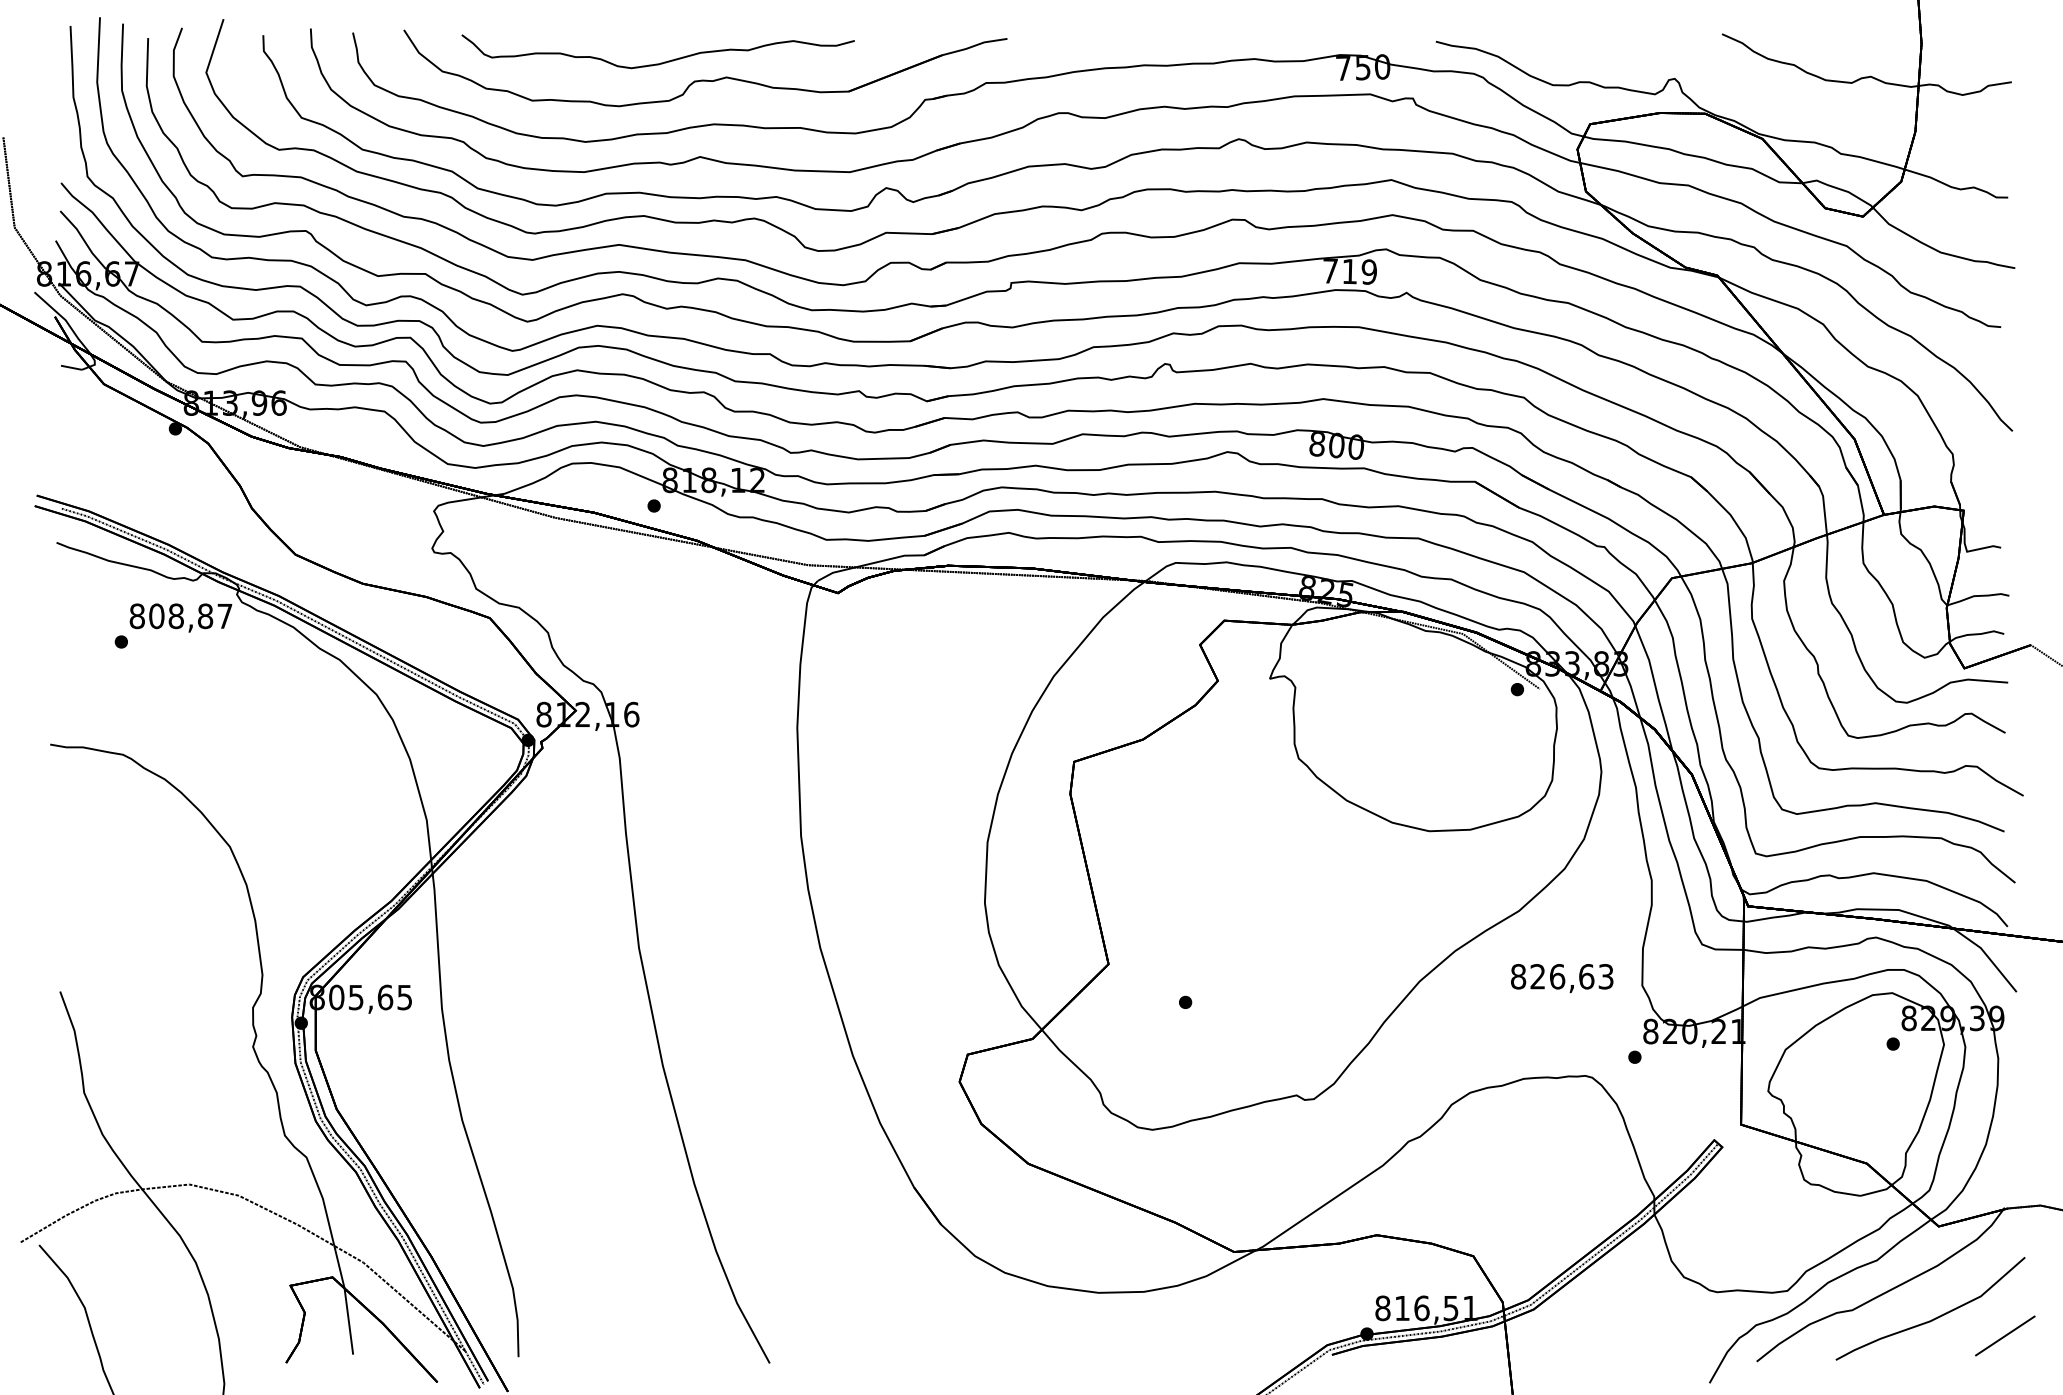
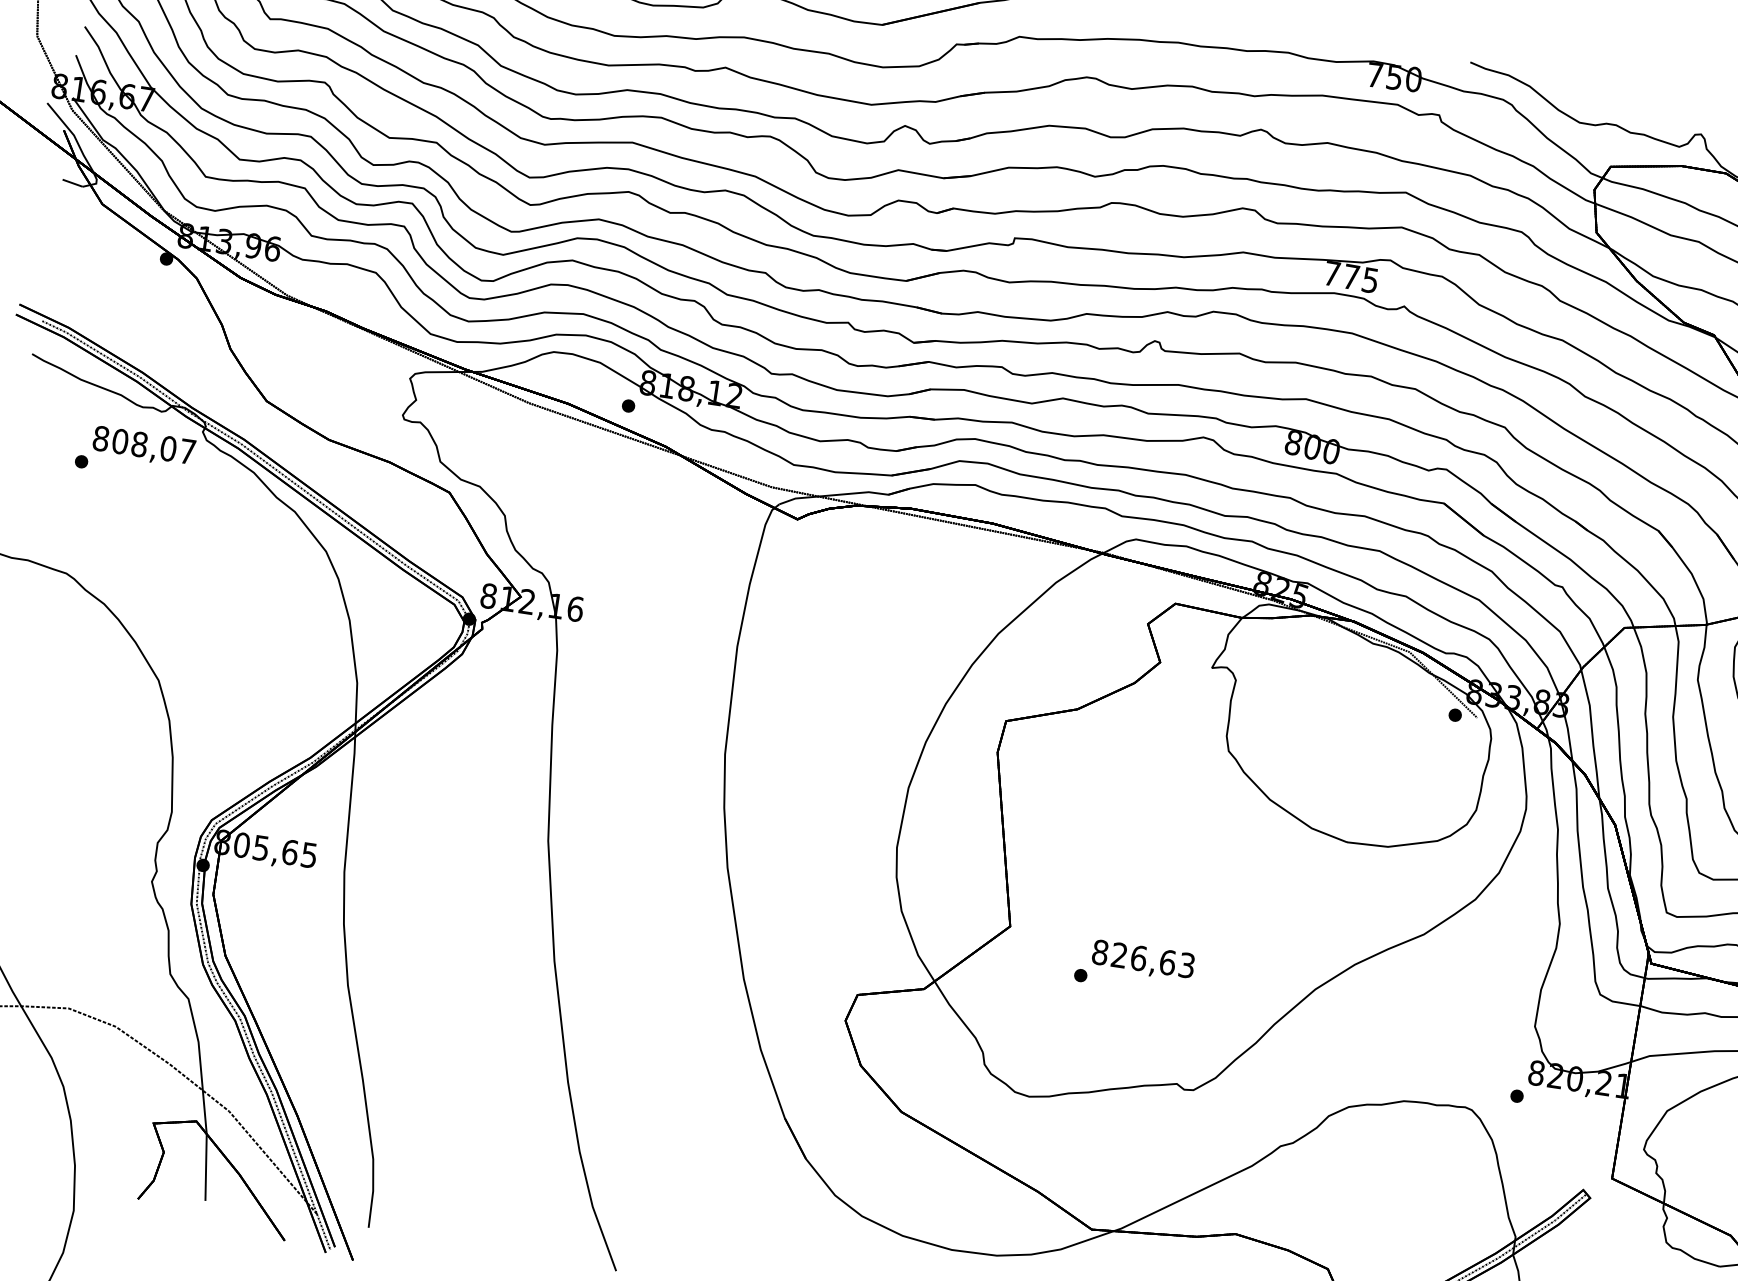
text: (1359, 271) -> (1360, 278), 719 -> 775
text: (205, 615) -> (168, 448), 808,87 -> 808,07
text: (1562, 978) -> (1143, 960), moved

